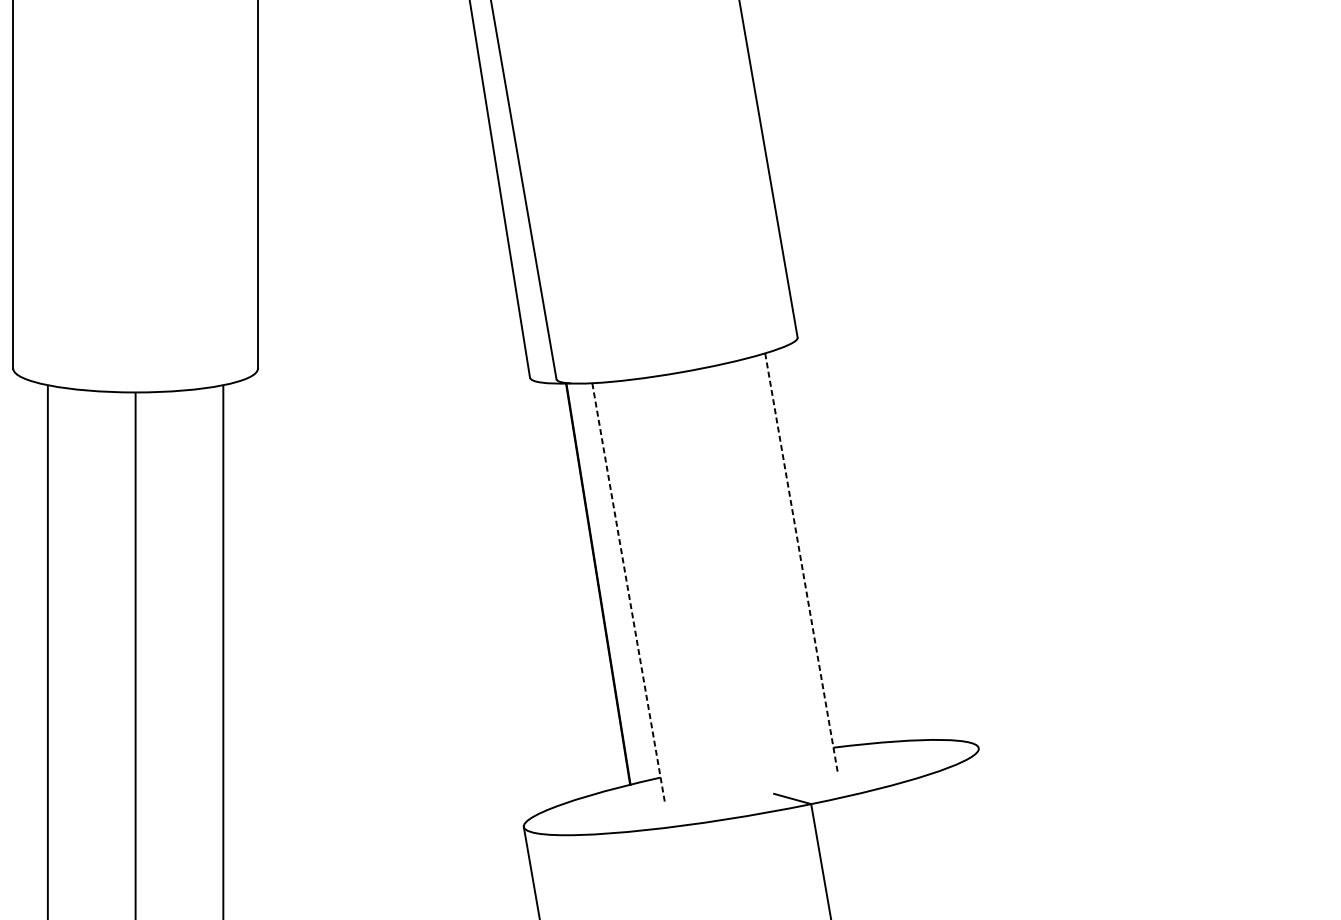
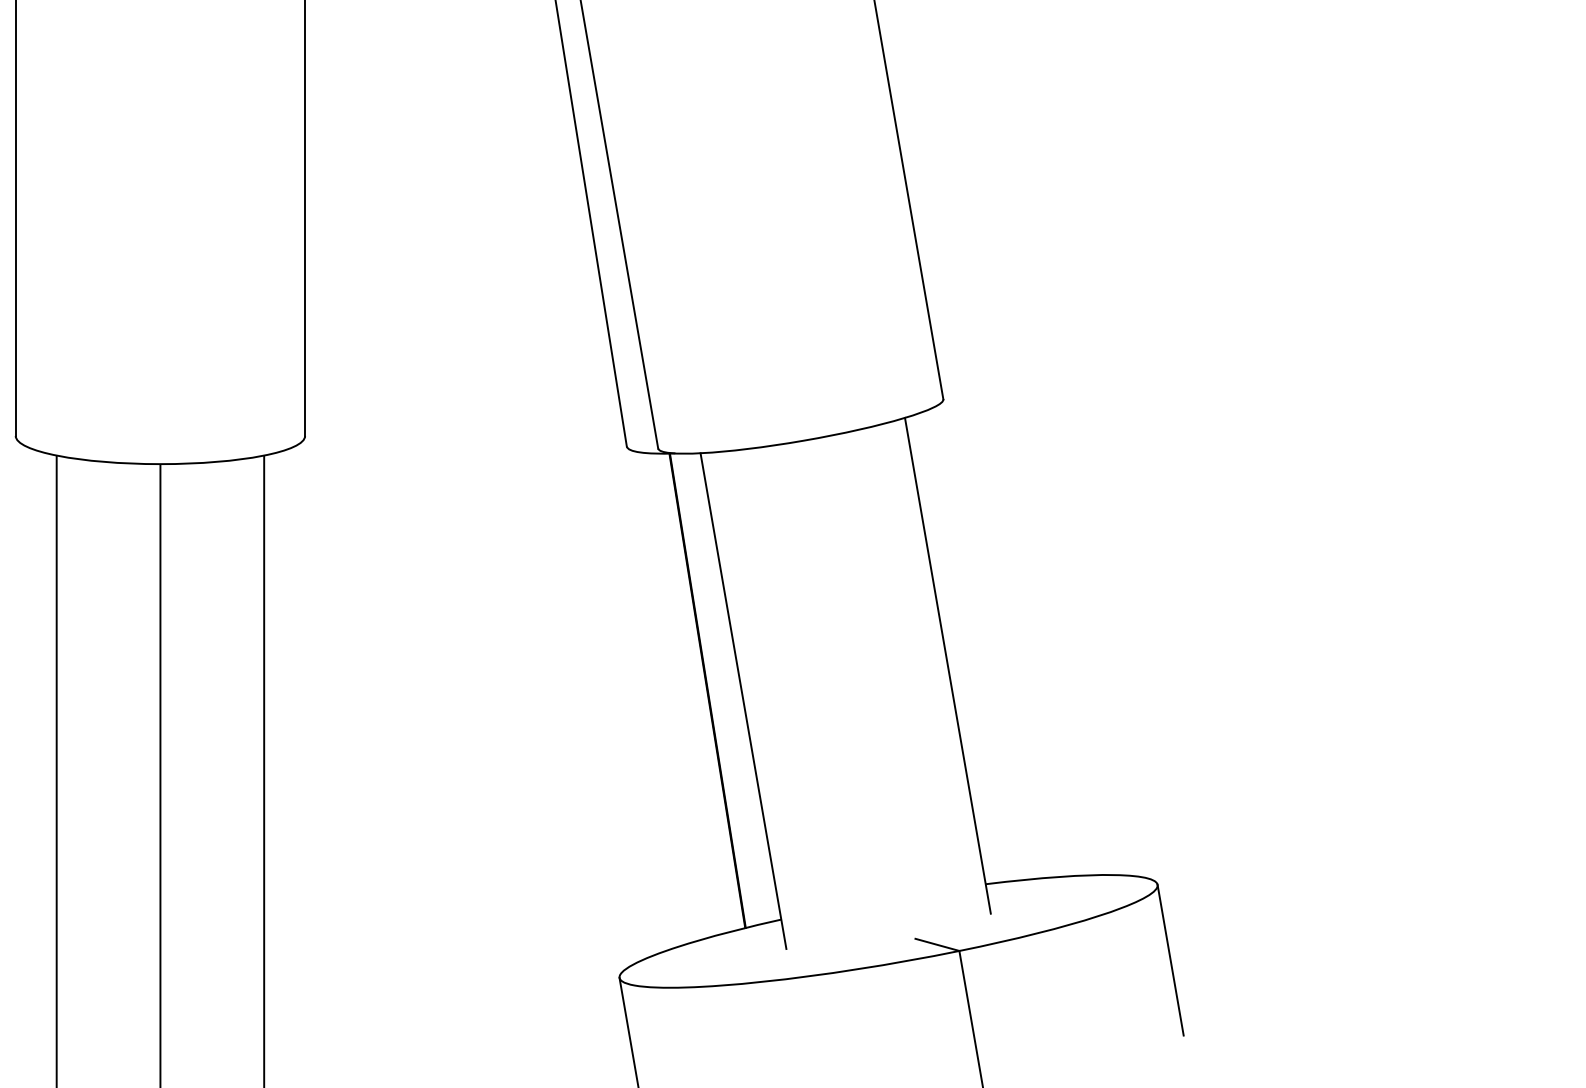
line: (801, 562) -> (947, 665), dashed -> solid
line: (628, 593) -> (743, 701), dashed -> solid
line: (989, 811) -> (1170, 959), added

